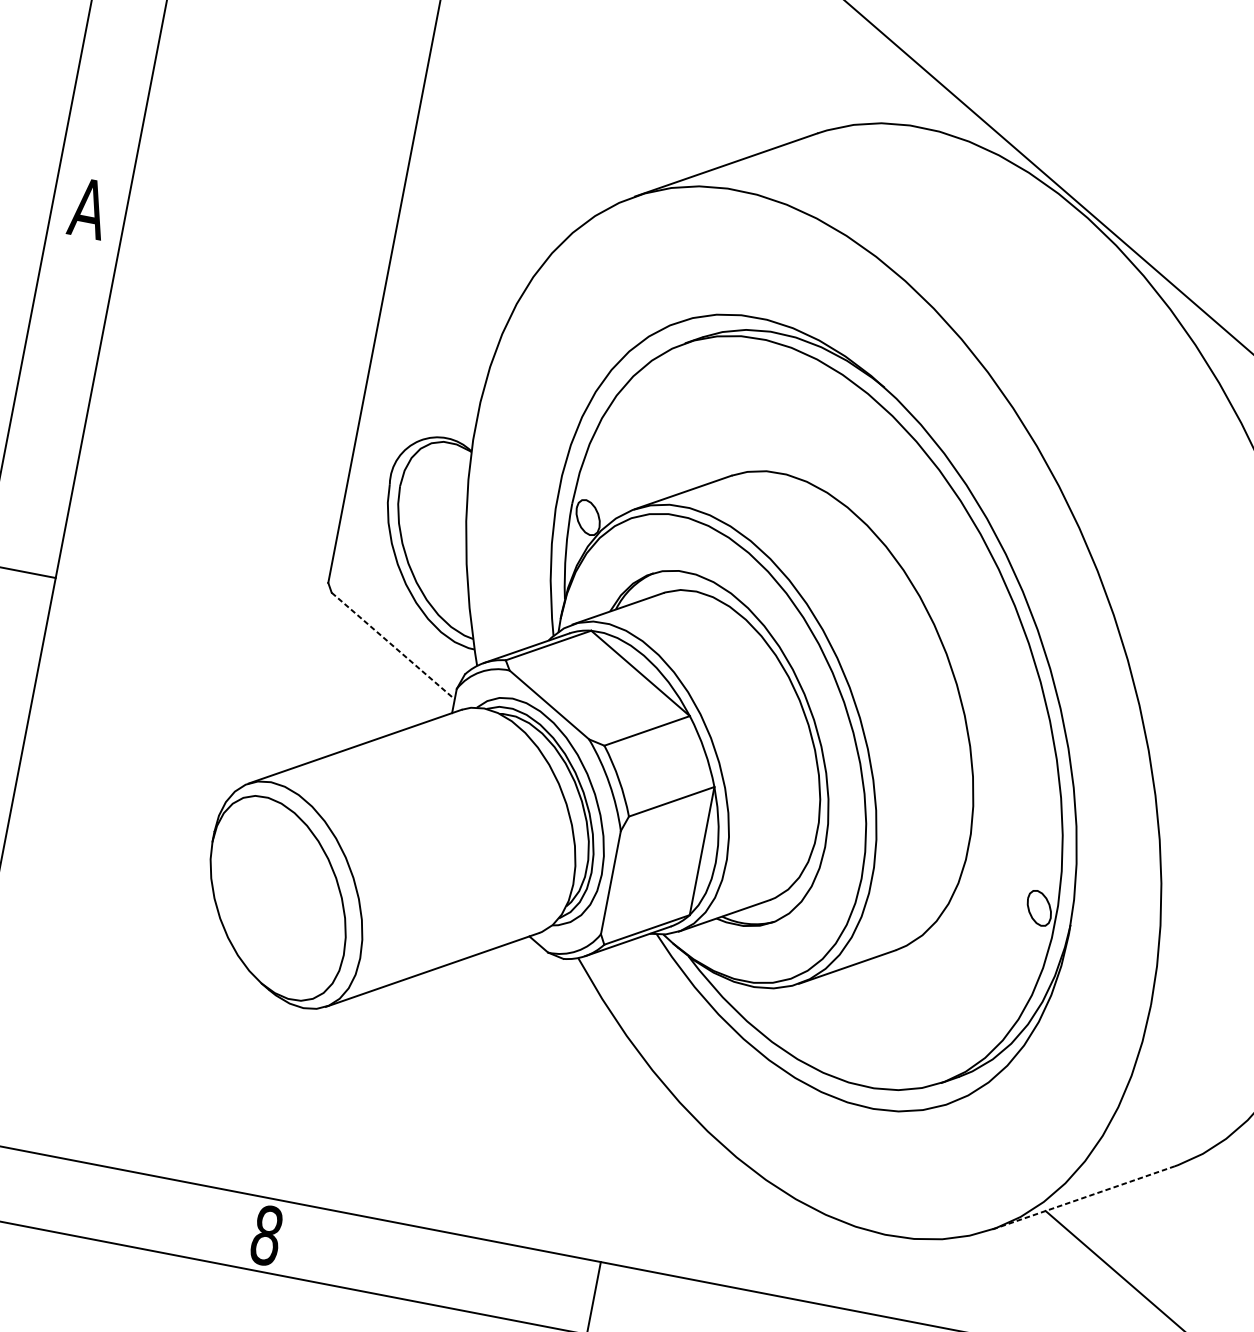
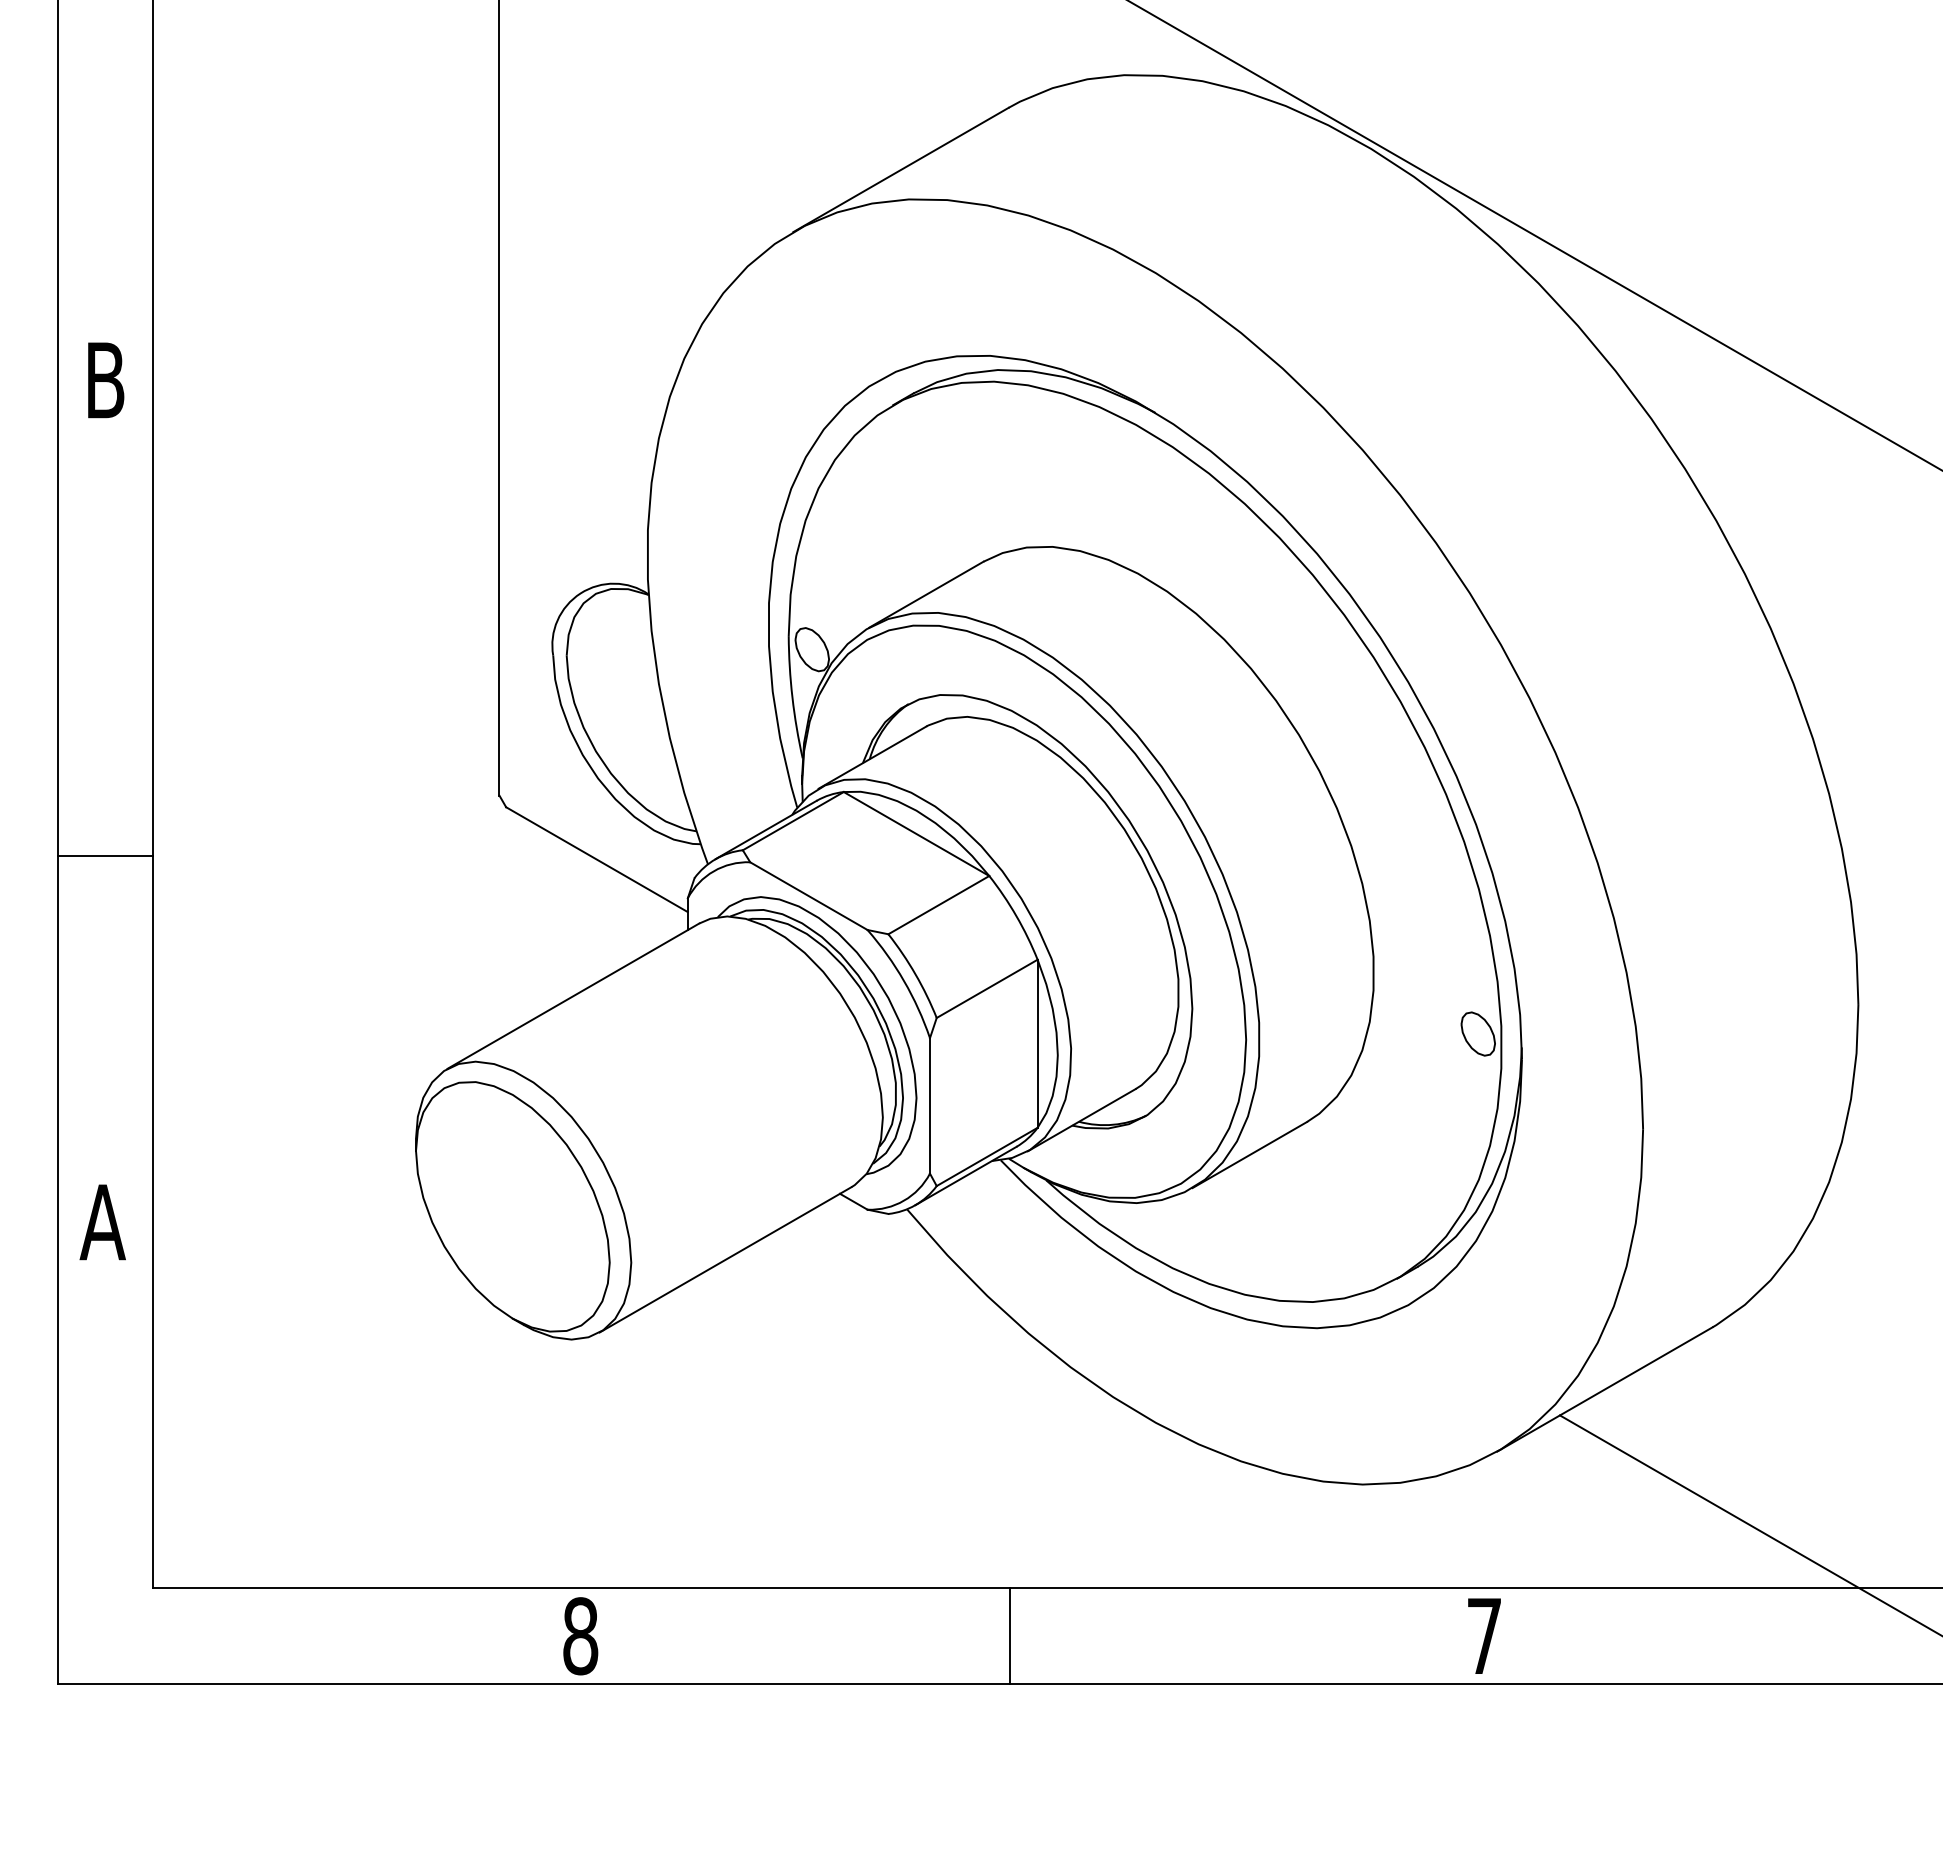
text: (88, 208) -> (105, 380), A -> B
line: (392, 645) -> (596, 859), dashed -> solid
line: (1084, 1197) -> (1605, 1389), dashed -> solid

